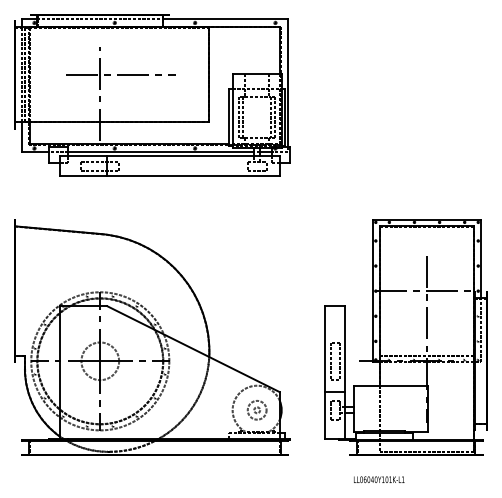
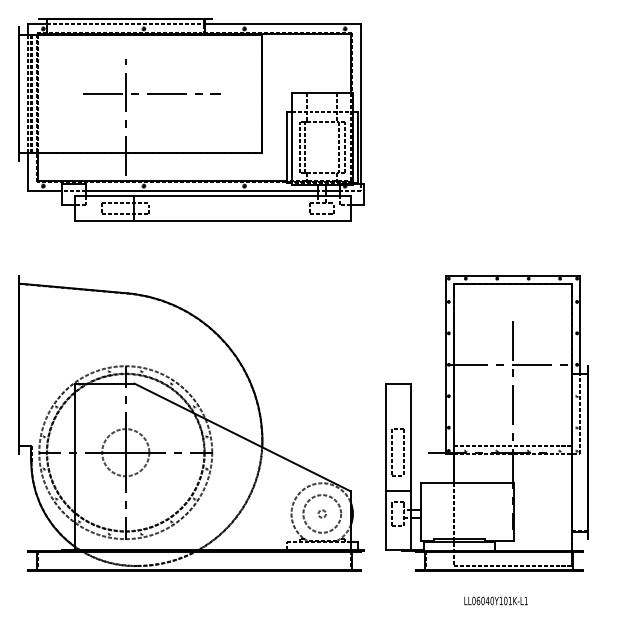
part: (405, 338) -> (486, 423), moved
circle: (257, 409) -> (322, 513), size x1.6
text: (378, 479) -> (495, 600), moved

